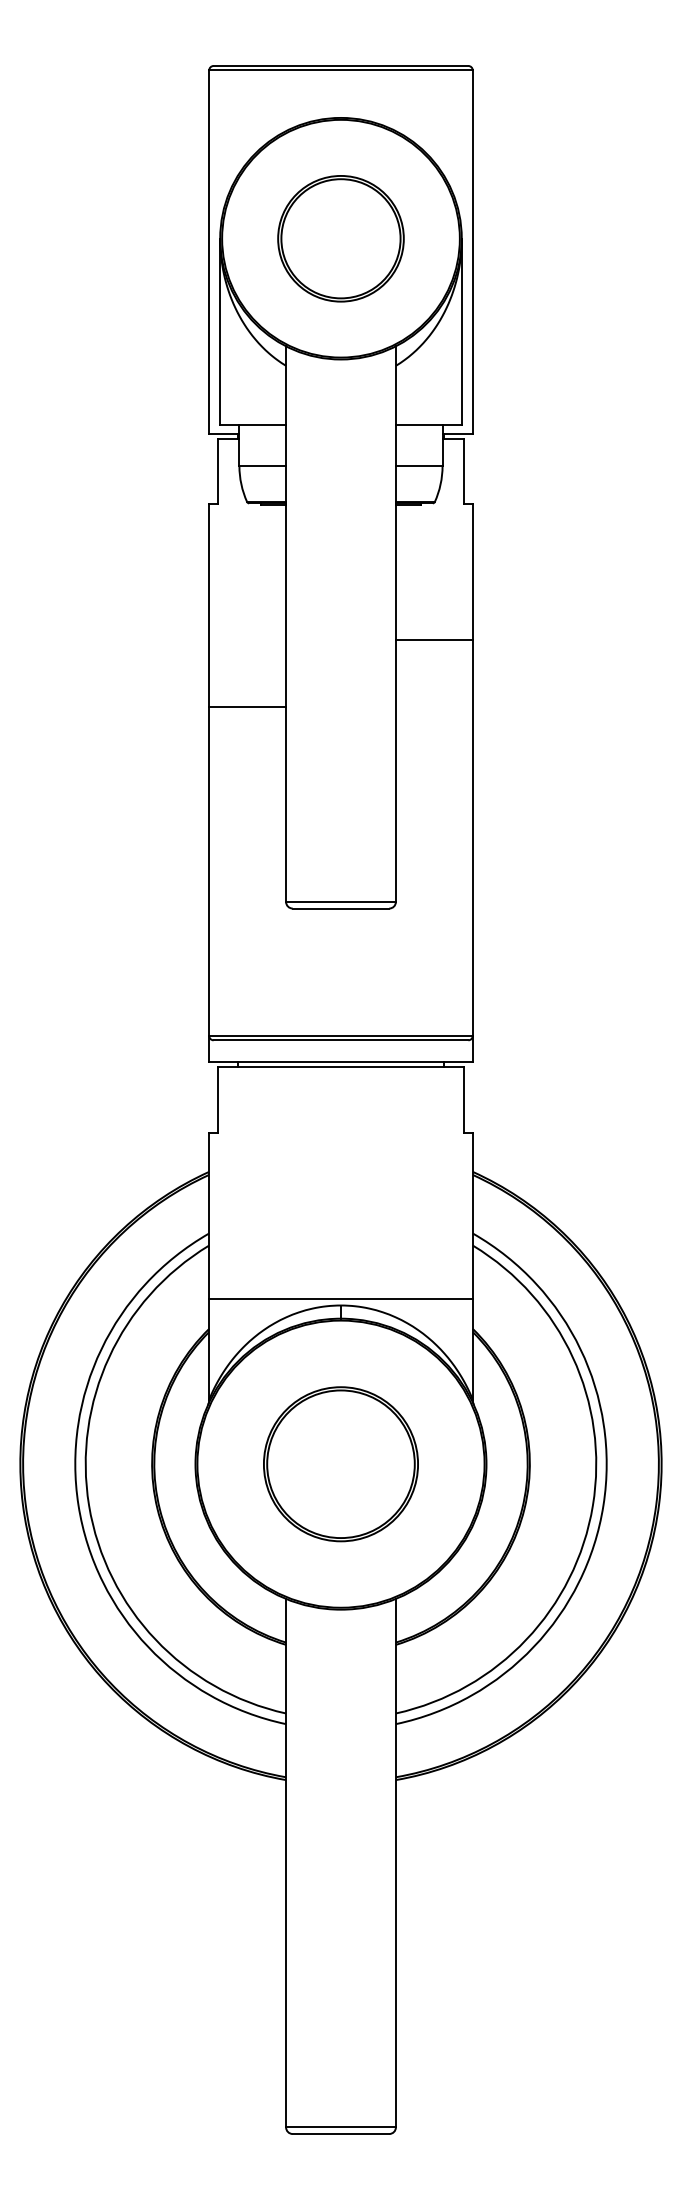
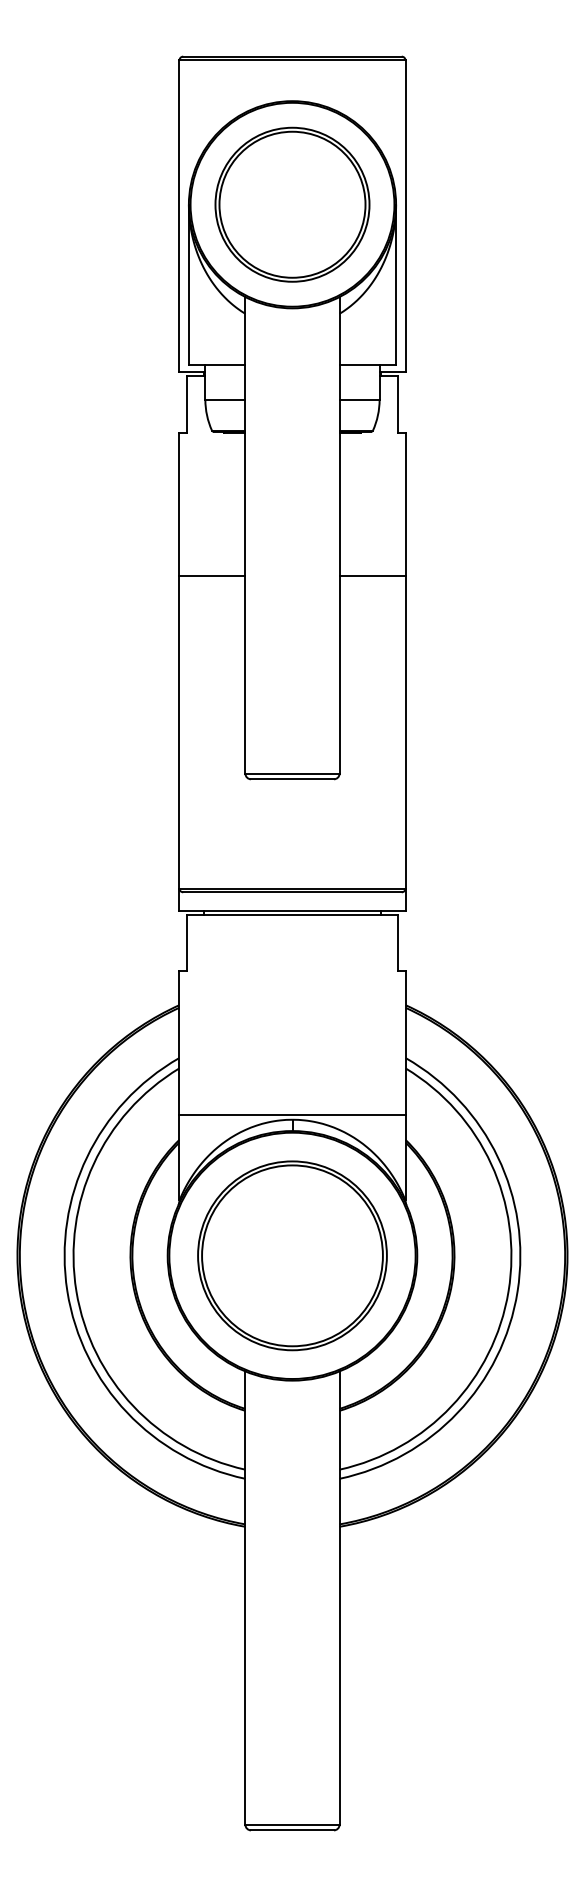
part: (340, 238) -> (292, 204), size x1.43
line: (433, 640) -> (371, 575), moved
line: (247, 707) -> (212, 575), moved
part: (340, 1464) -> (292, 1256), size x1.43

